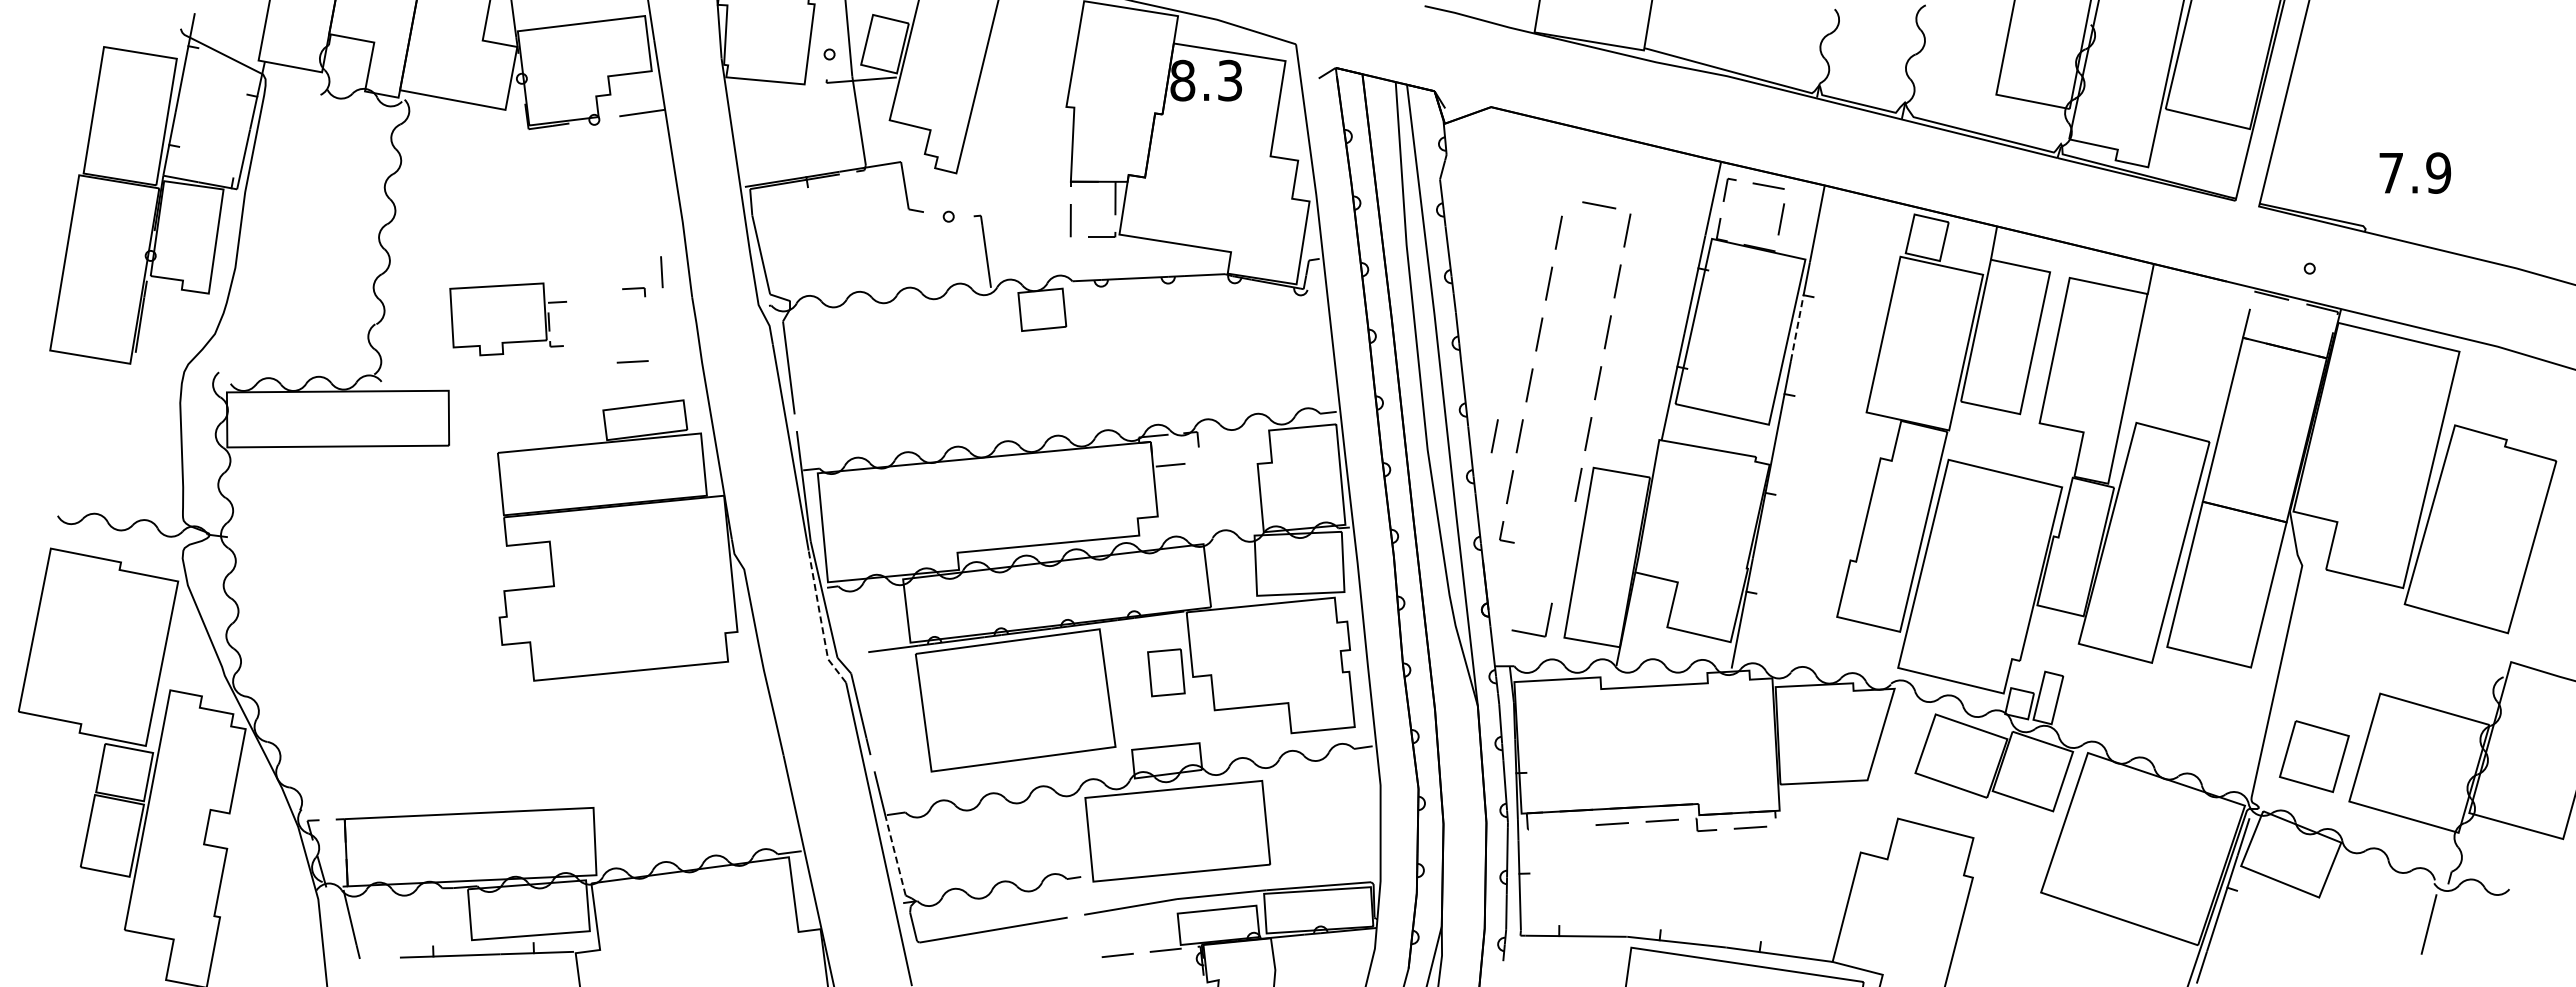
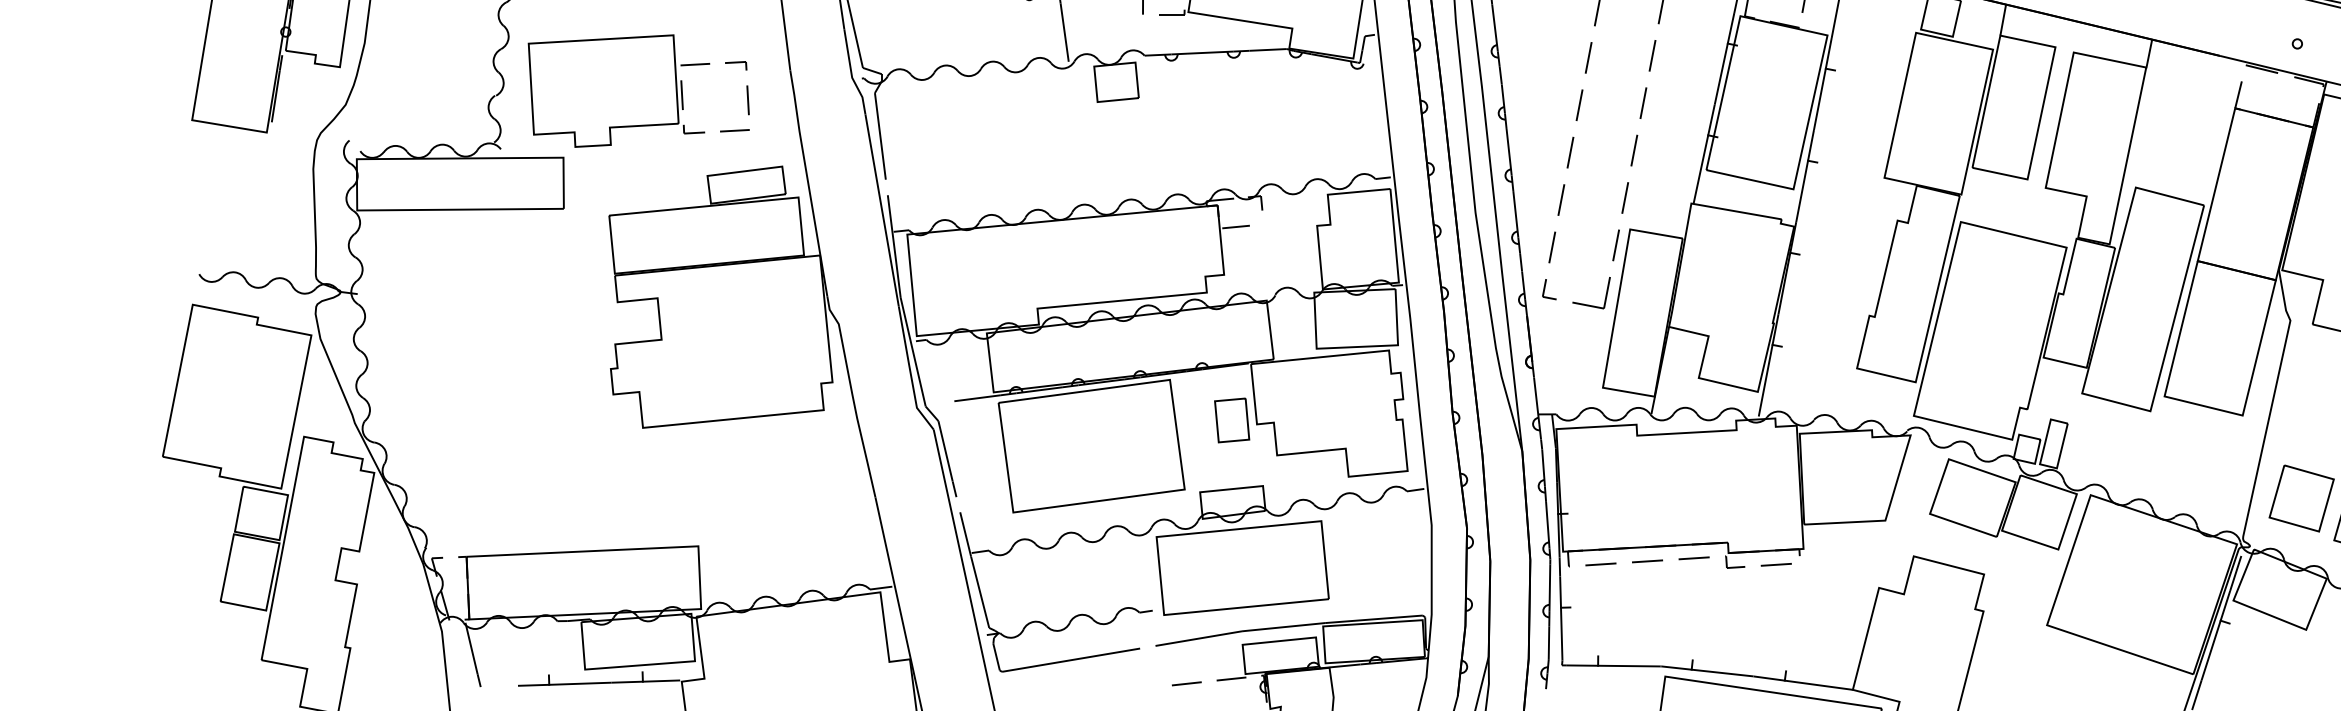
line: (661, 272) -> (747, 100), moved
part: (508, 319) -> (619, 91), size x1.67
line: (1797, 328) -> (1820, 99), dashed -> solid
line: (1494, 436) -> (1537, 200), removed
line: (820, 619) -> (909, 370), dashed -> solid
part: (1530, 632) -> (1589, 304), moved
line: (1561, 827) -> (1600, 564), added
line: (895, 856) -> (979, 591), dashed -> solid

